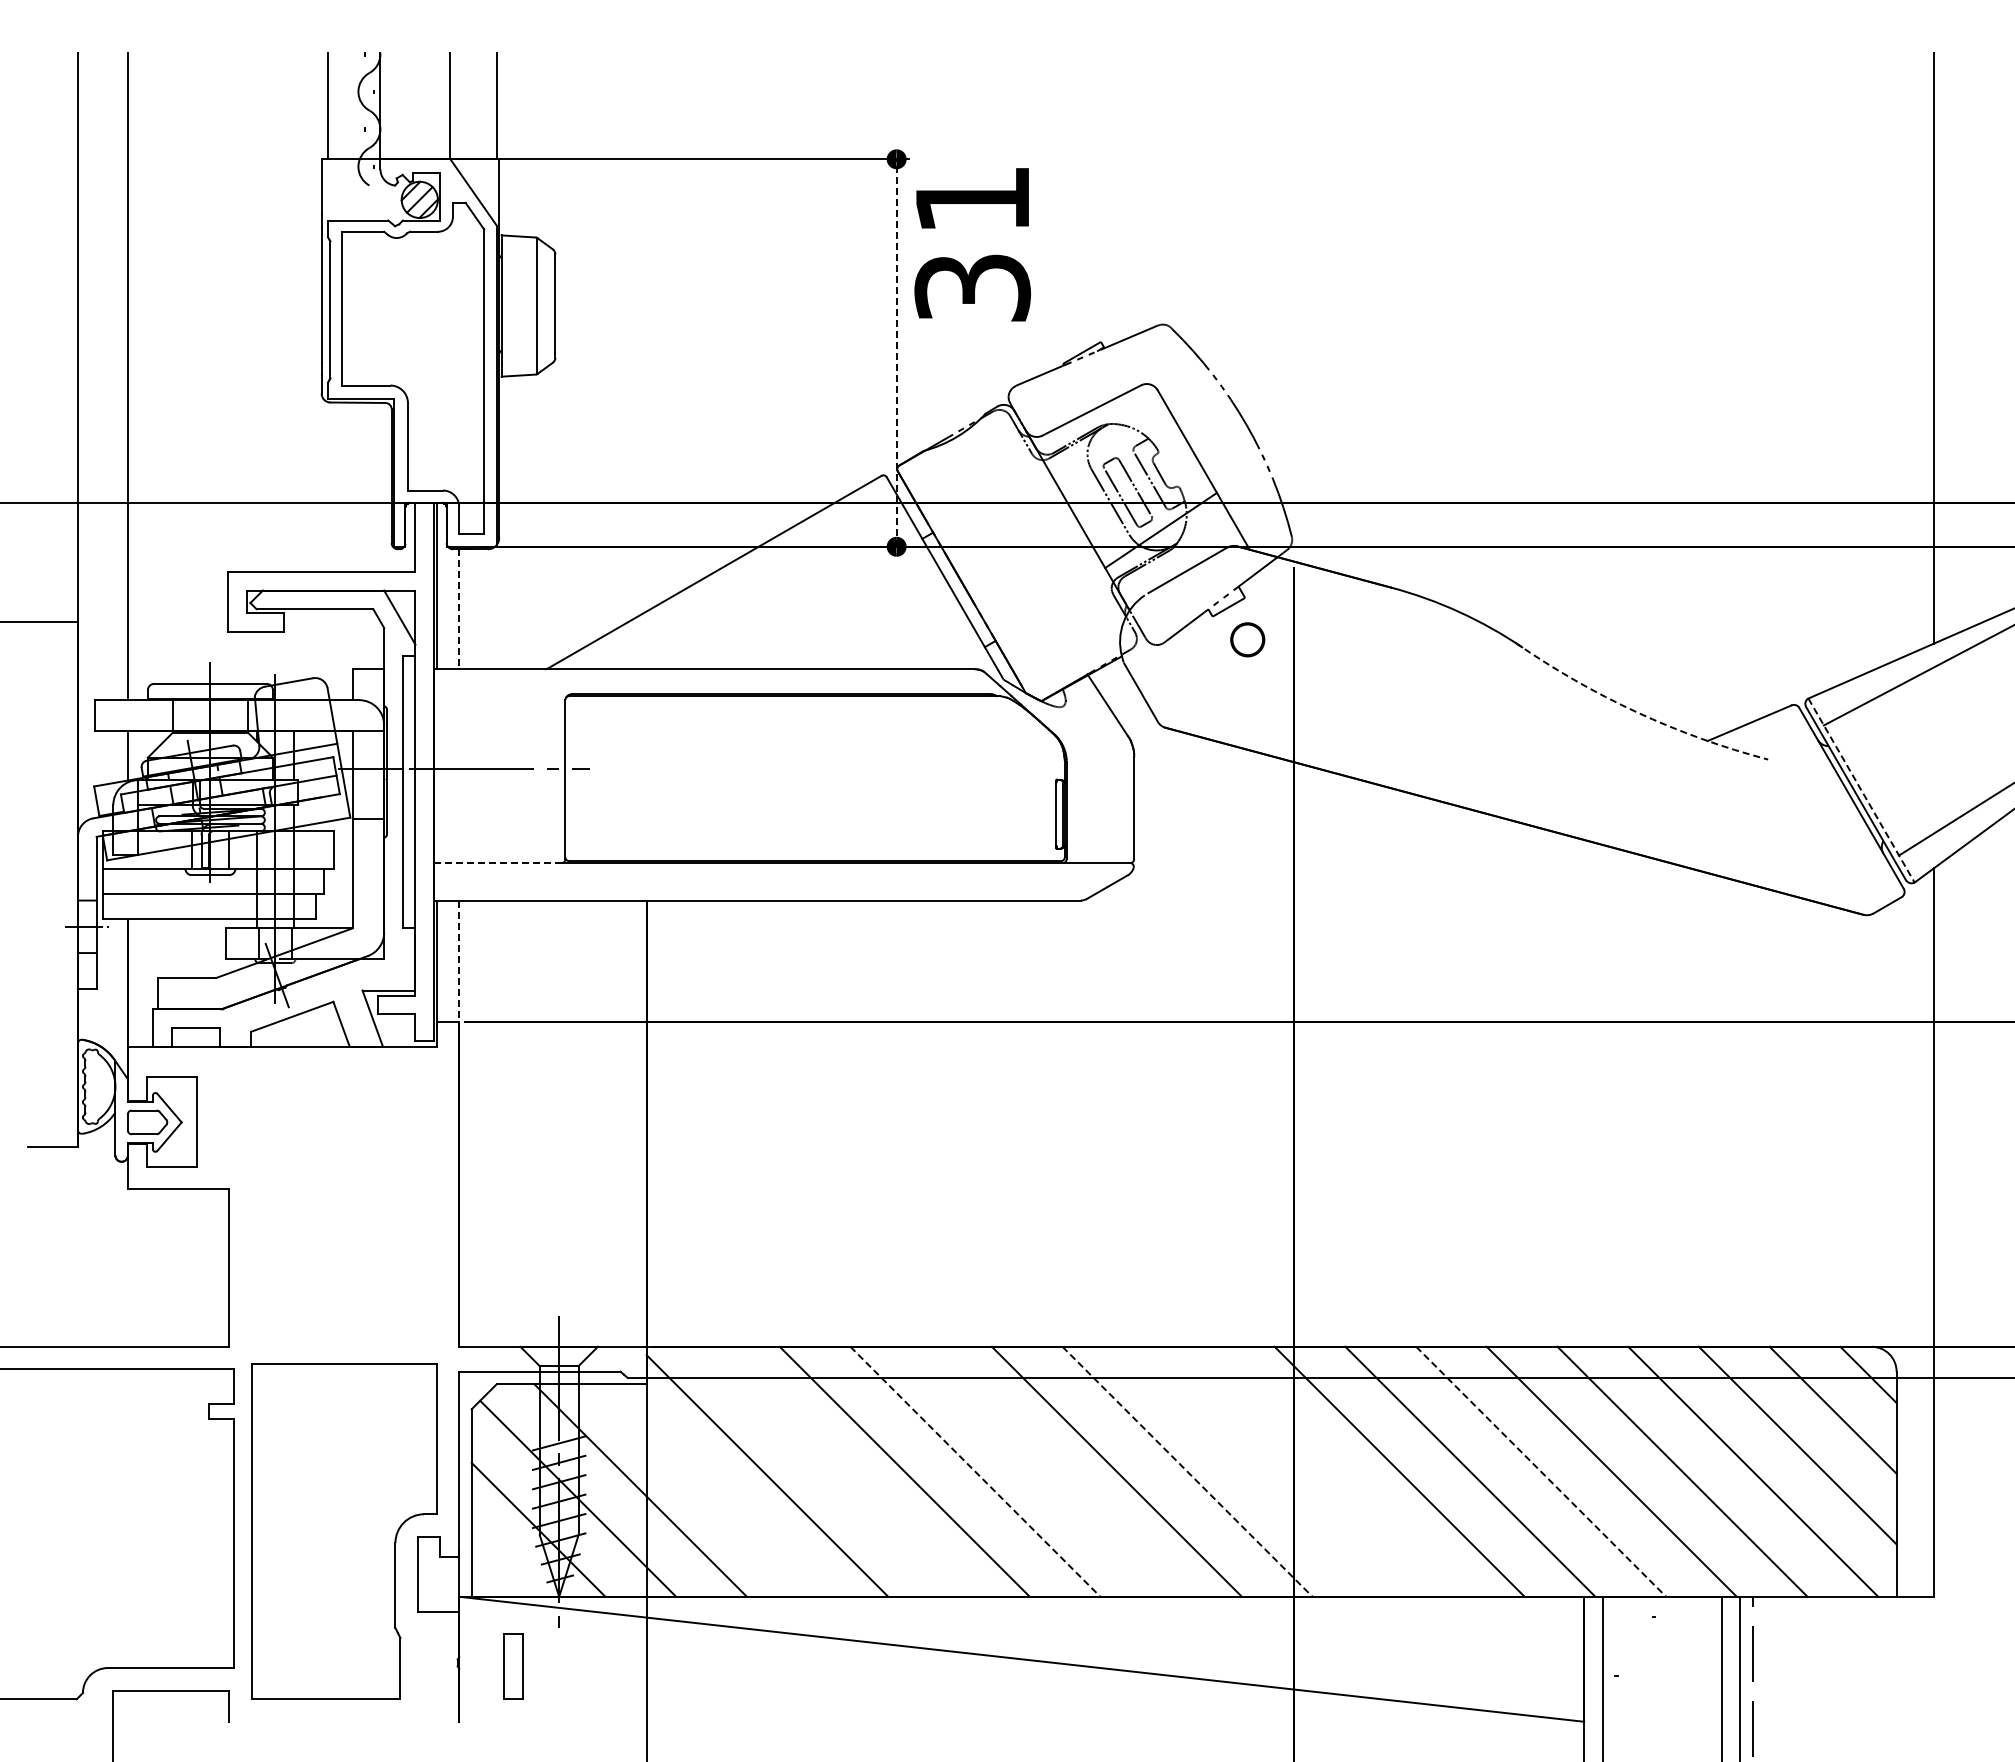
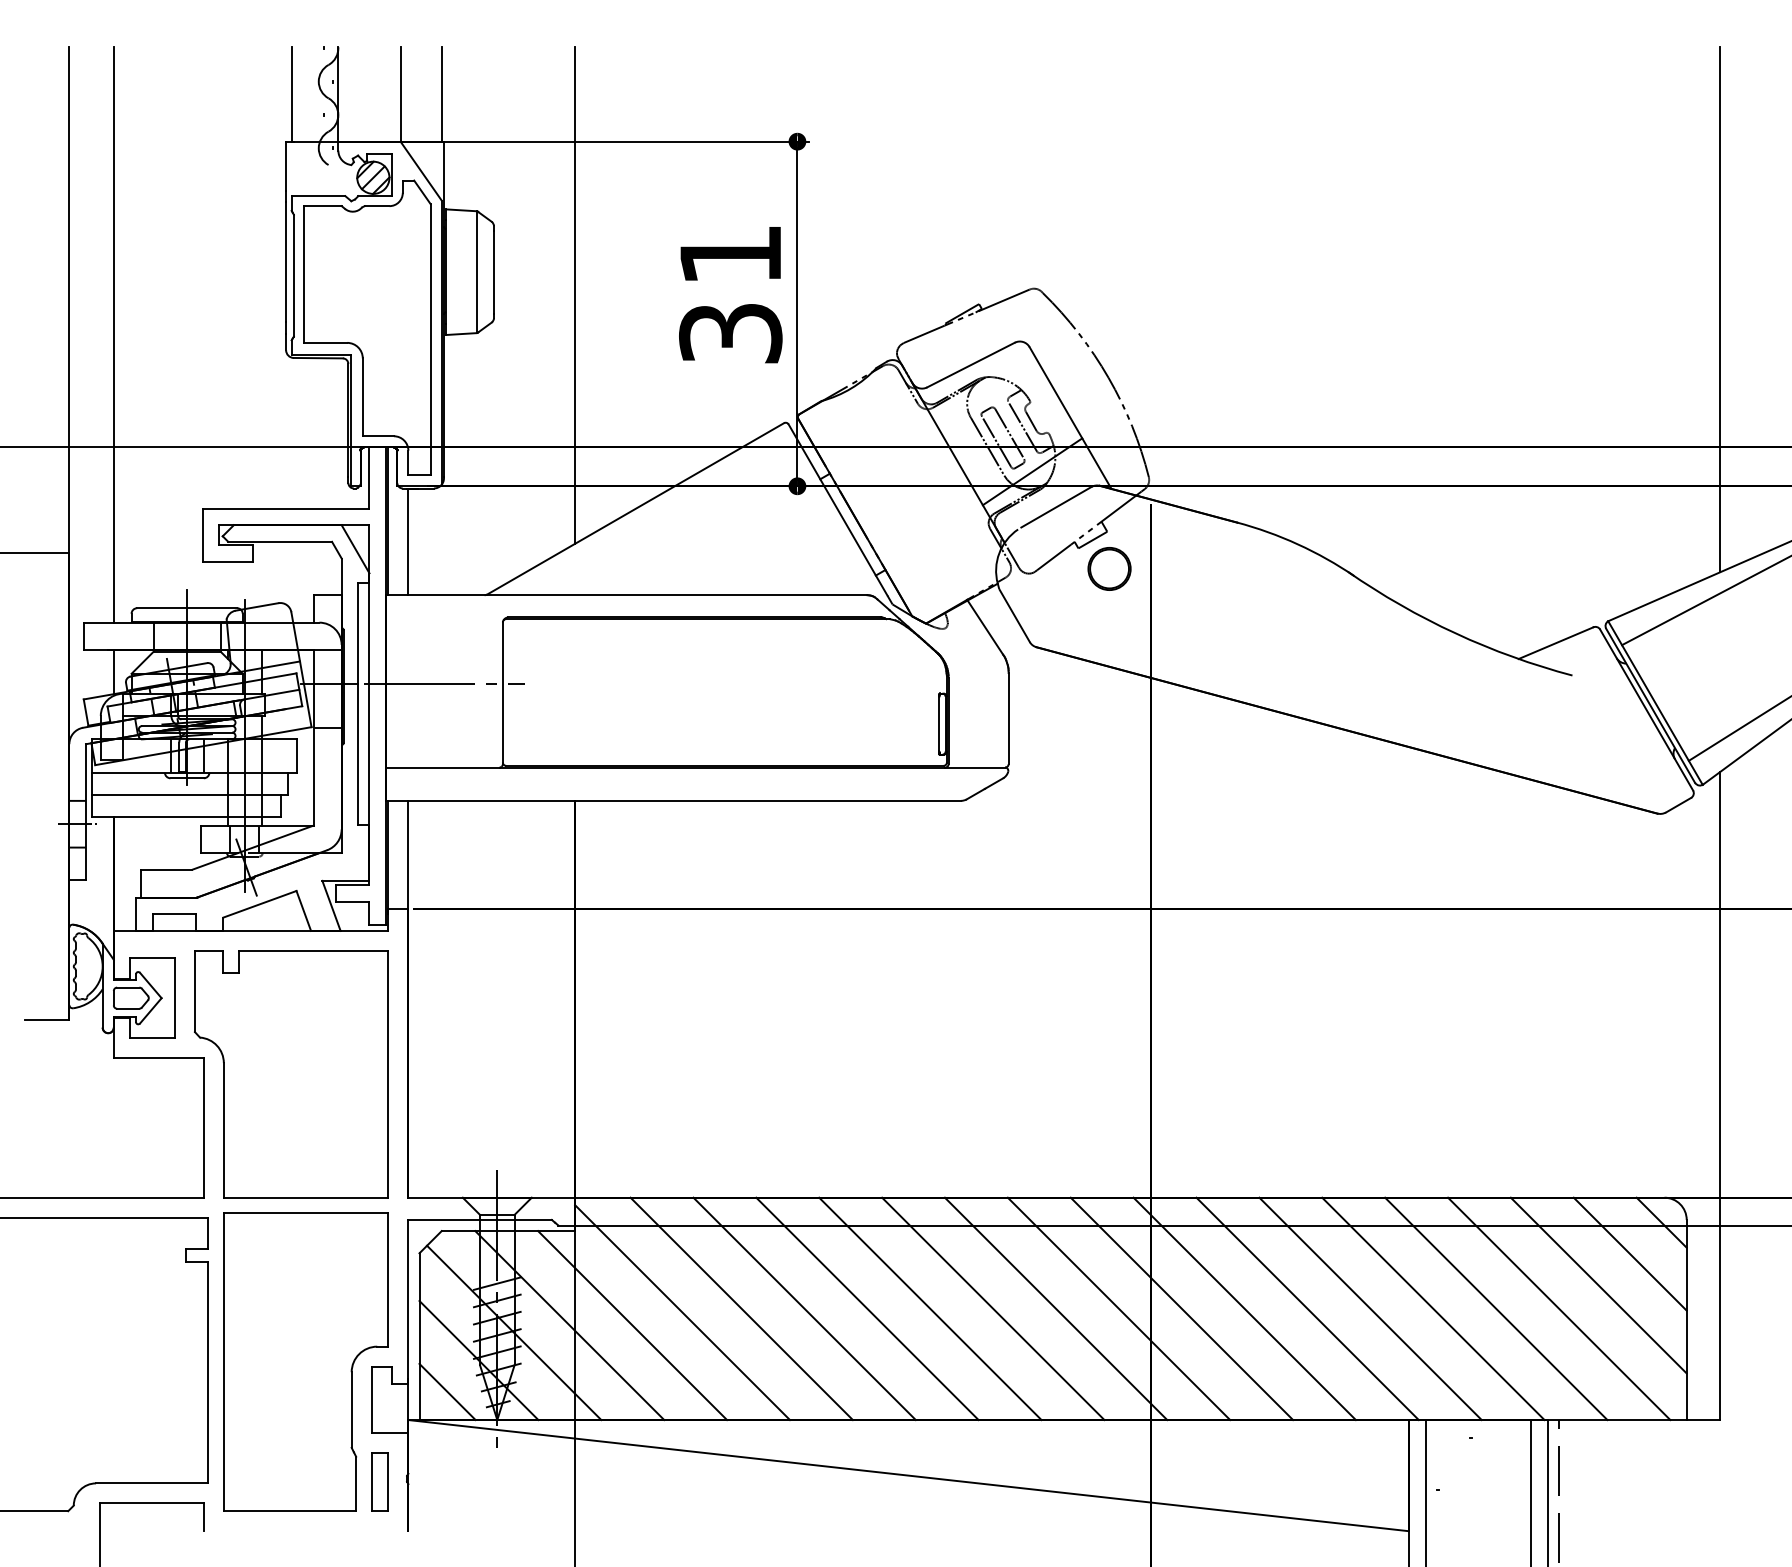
text: (972, 244) -> (730, 294), moved
line: (646, 332) -> (574, 295), added
line: (896, 353) -> (797, 314), dashed -> solid
line: (459, 609) -> (408, 542), dashed -> solid
part: (1247, 639) -> (1109, 568), size x1.43
arc: (1636, 712) -> (1455, 633), dashed -> solid
line: (1861, 790) -> (1655, 703), dashed -> solid
line: (497, 863) -> (442, 767), dashed -> solid
line: (459, 964) -> (408, 857), dashed -> solid
part: (327, 1207) -> (291, 1073), added
line: (834, 1471) -> (742, 1308), added
line: (975, 1471) -> (867, 1308), dashed -> solid
line: (1046, 1471) -> (930, 1308), added
line: (1187, 1471) -> (1056, 1308), dashed -> solid
line: (1258, 1471) -> (1119, 1308), added
line: (1329, 1471) -> (1182, 1308), added
line: (1541, 1471) -> (1370, 1308), dashed -> solid
line: (711, 1490) -> (632, 1325), added
line: (502, 1564) -> (446, 1391), added
part: (513, 1666) -> (380, 1482), moved

